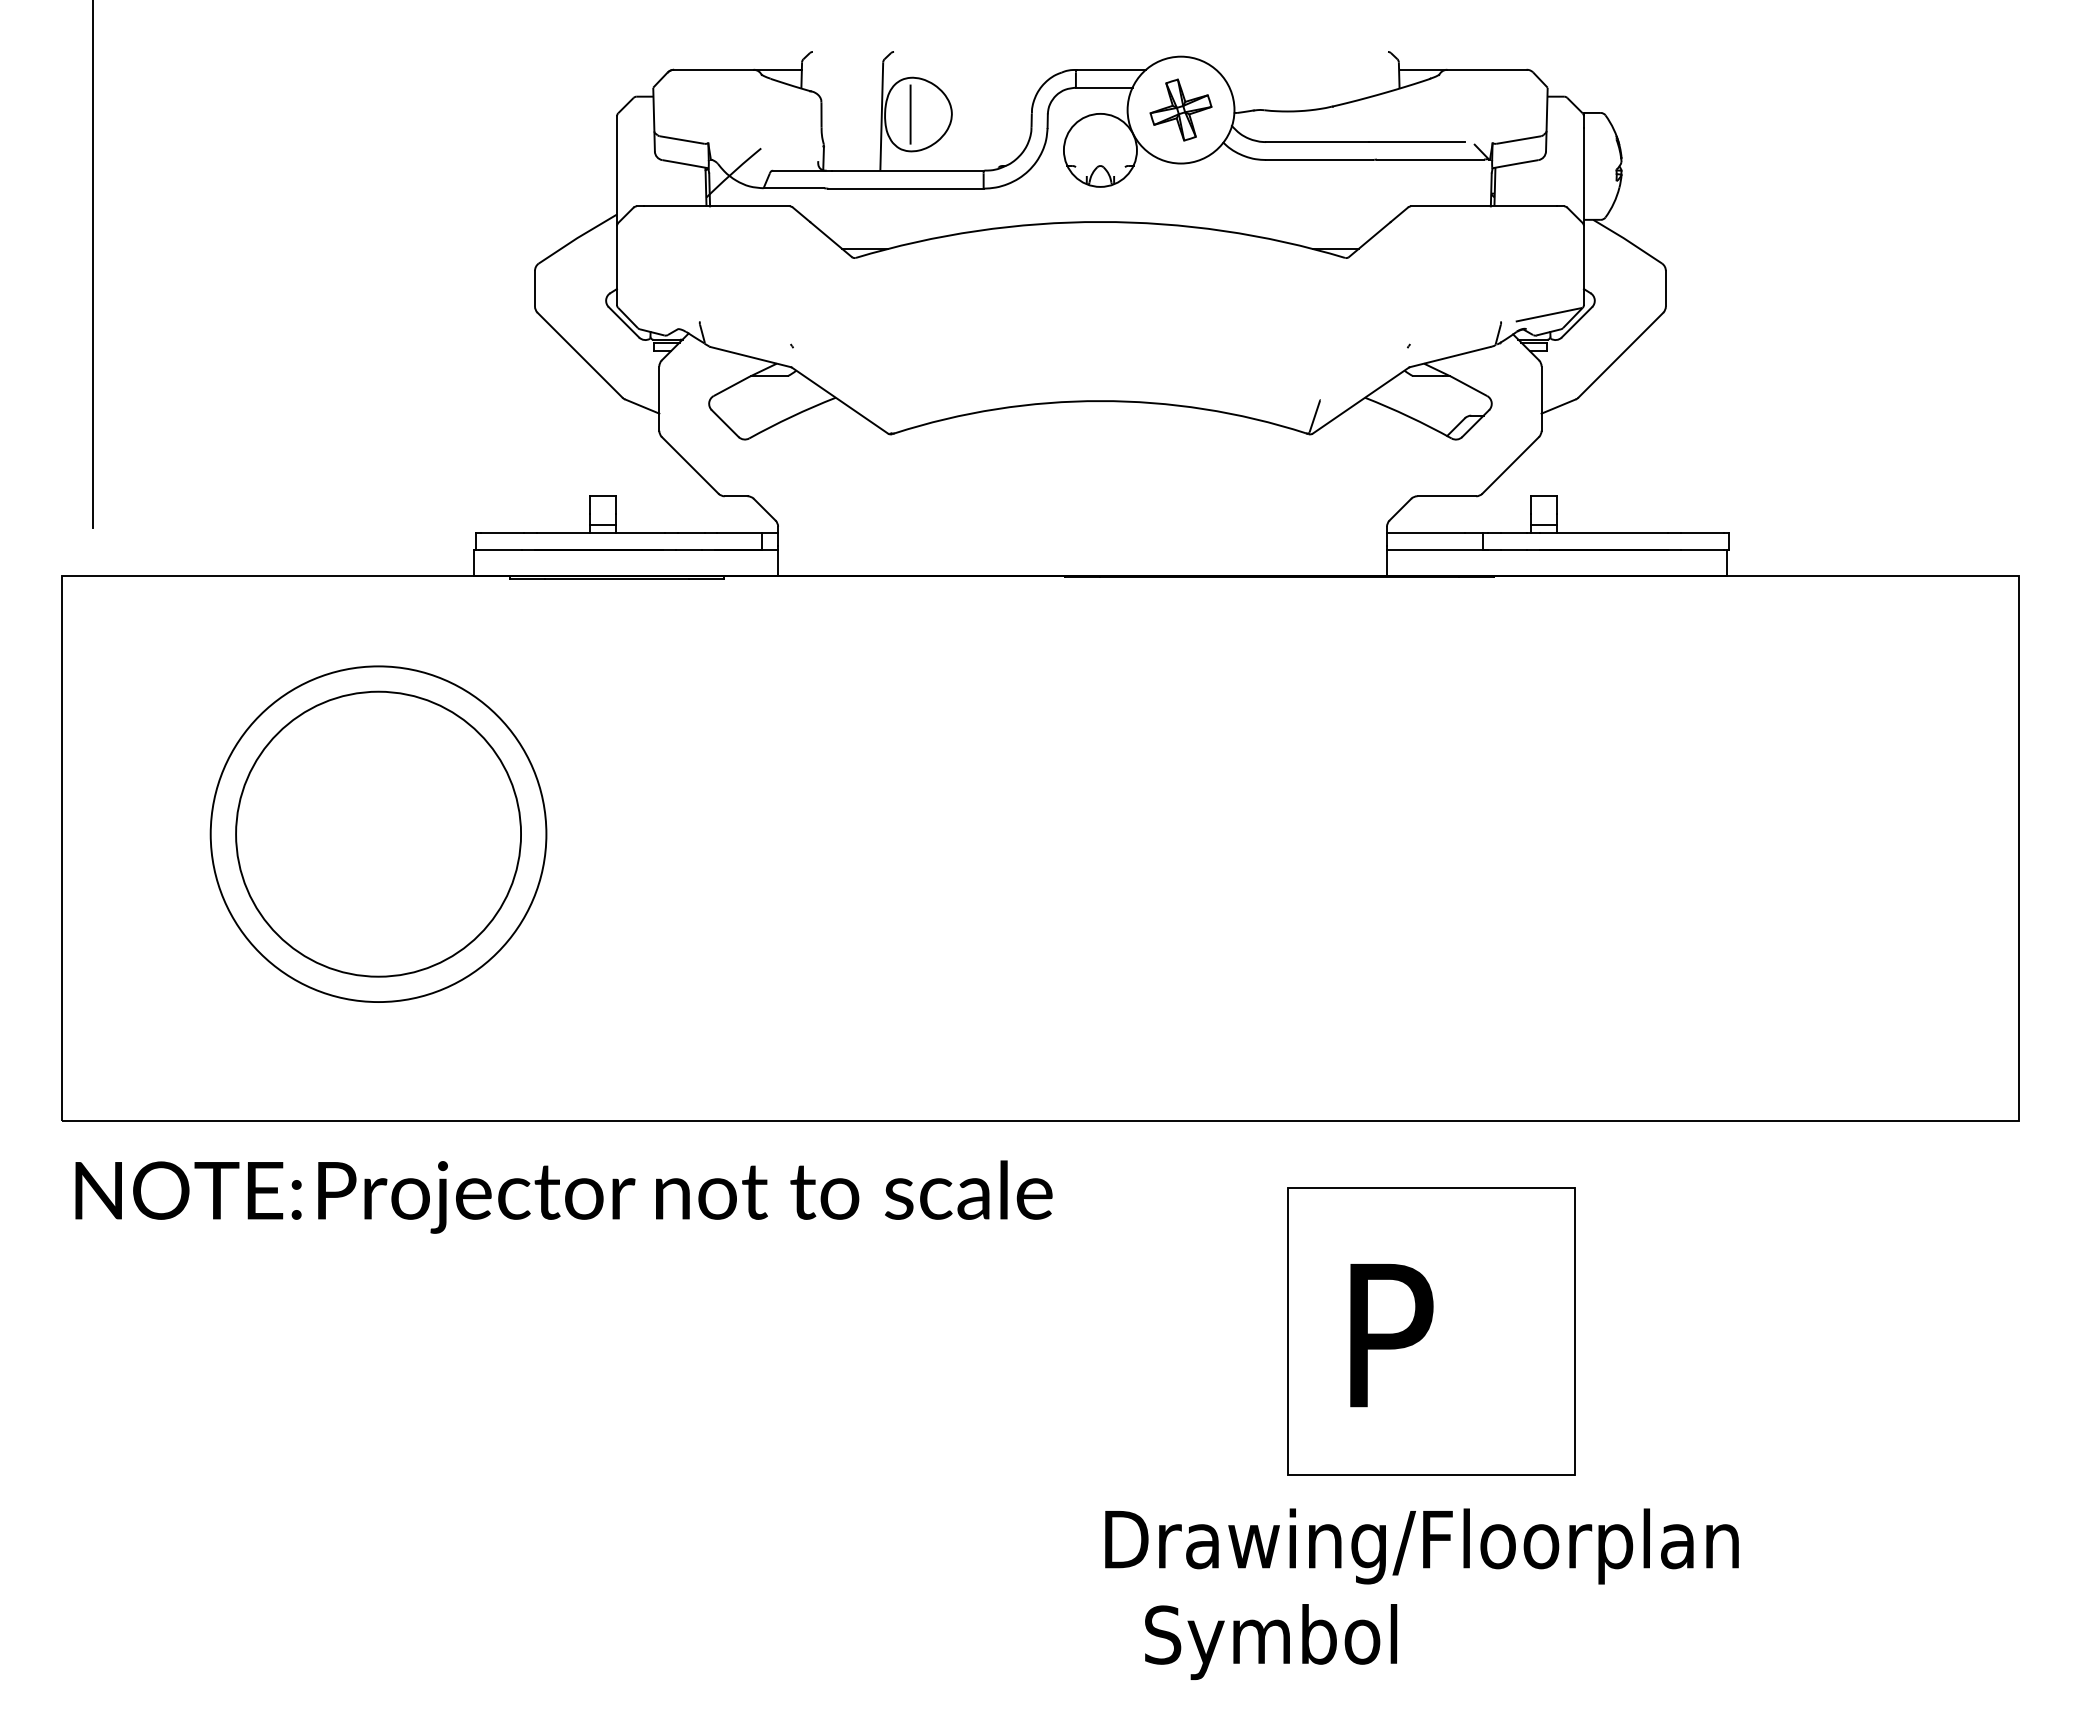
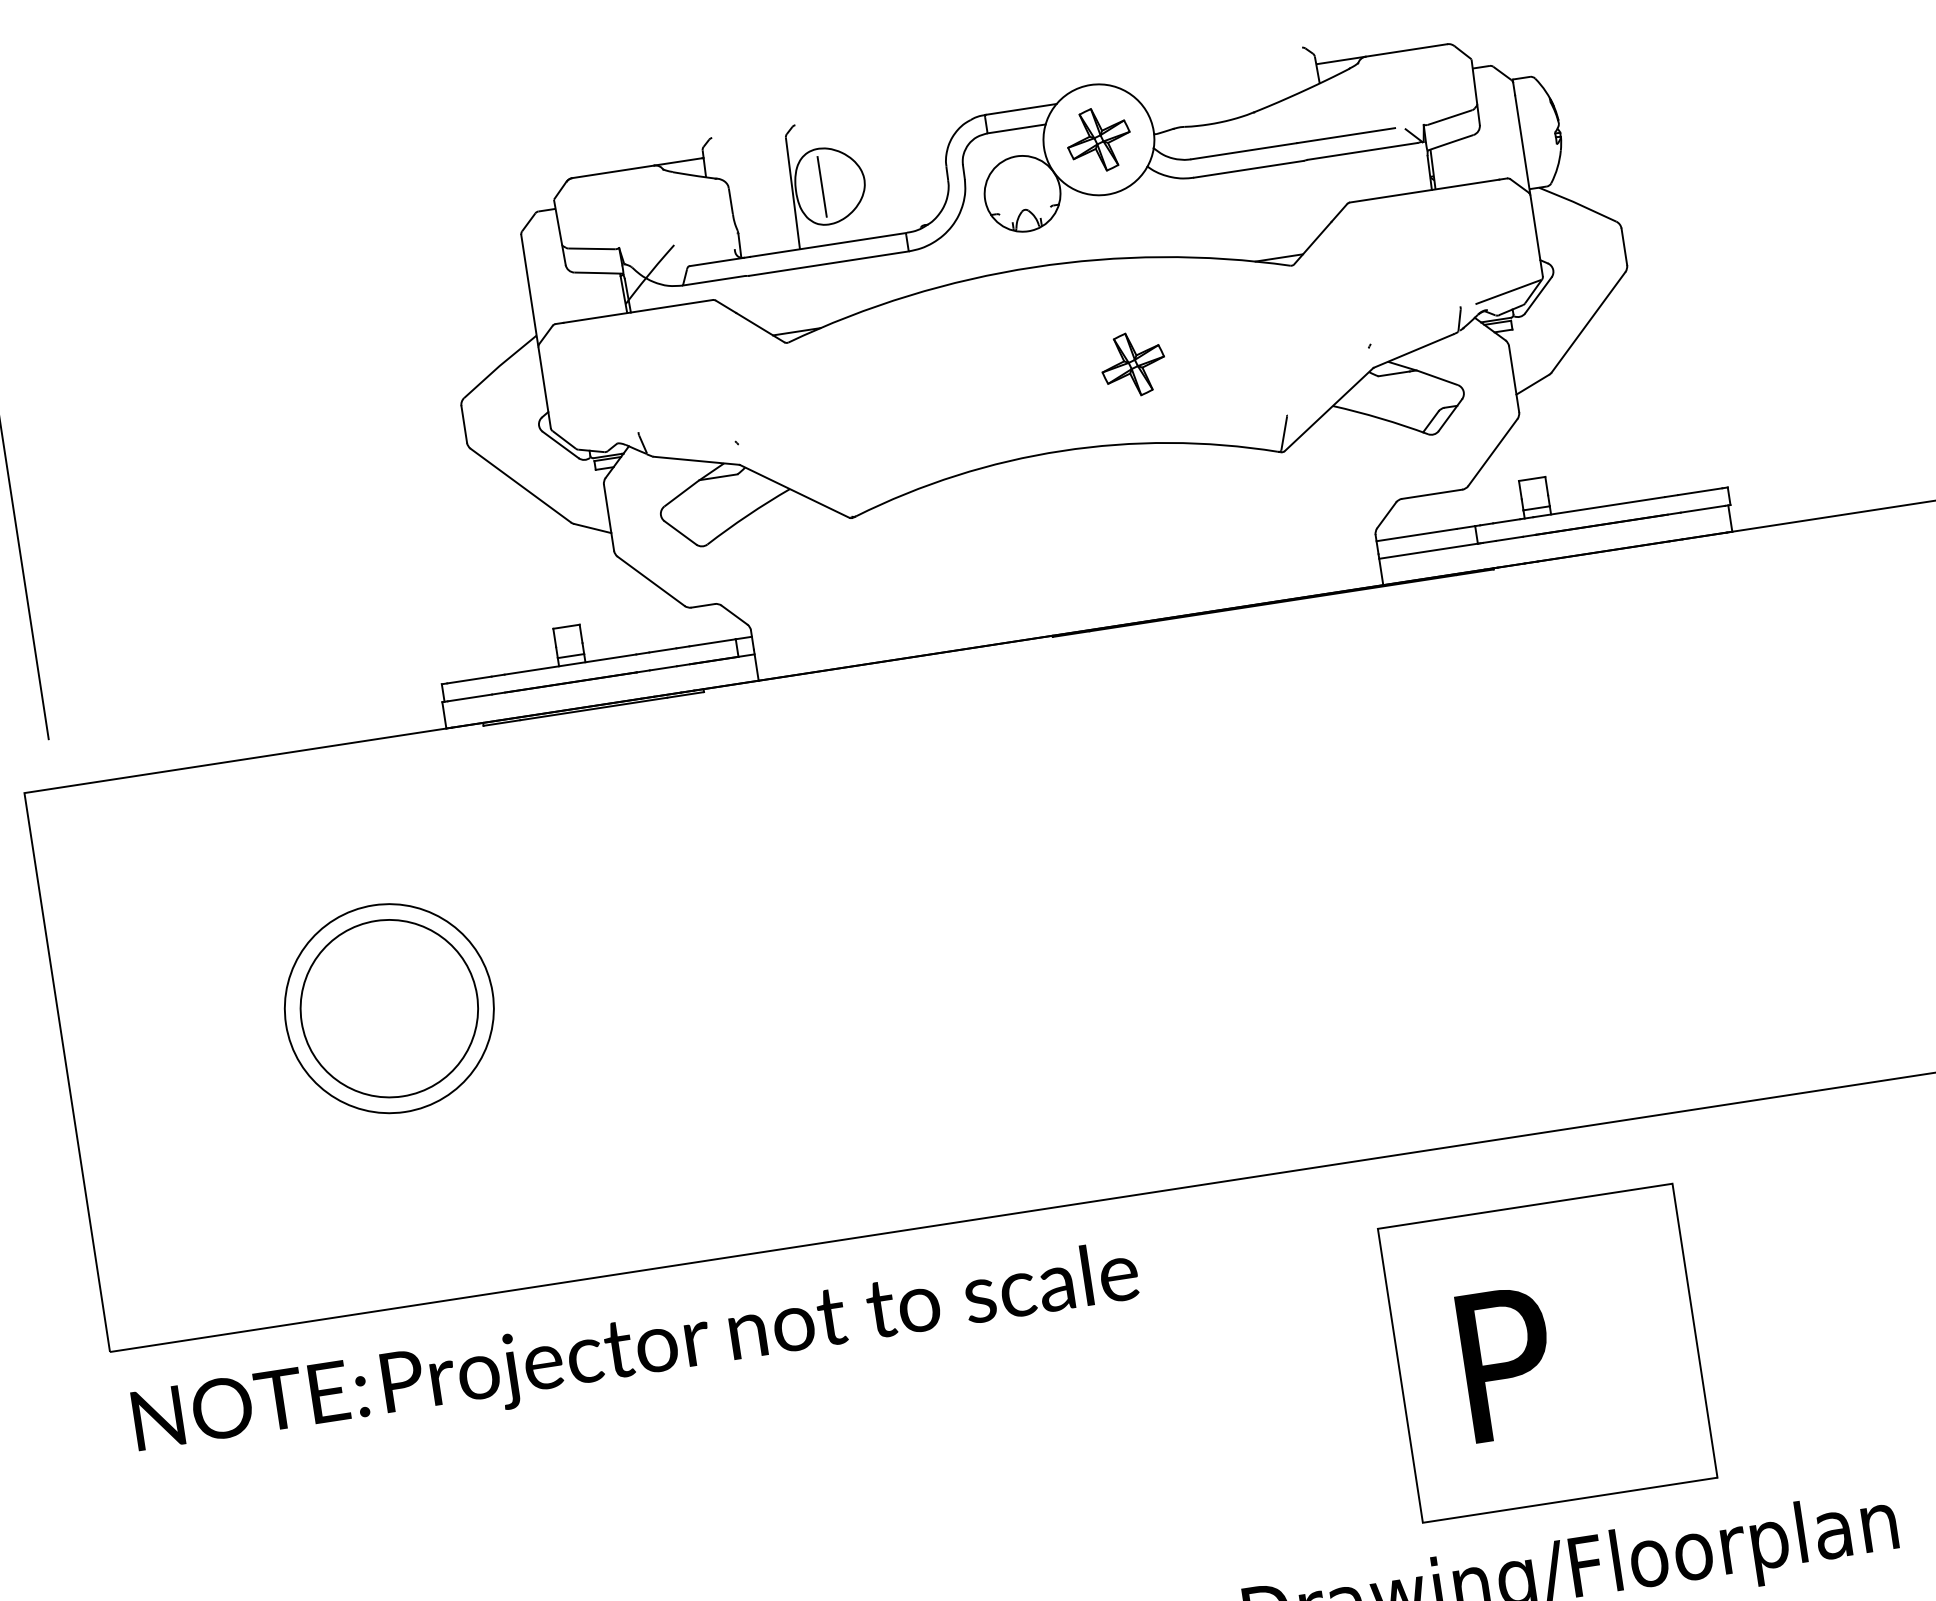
part: (1180, 328) -> (1132, 363), added
circle: (378, 833) -> (389, 1007), size x0.6
circle: (378, 834) -> (389, 1008), size x0.6

